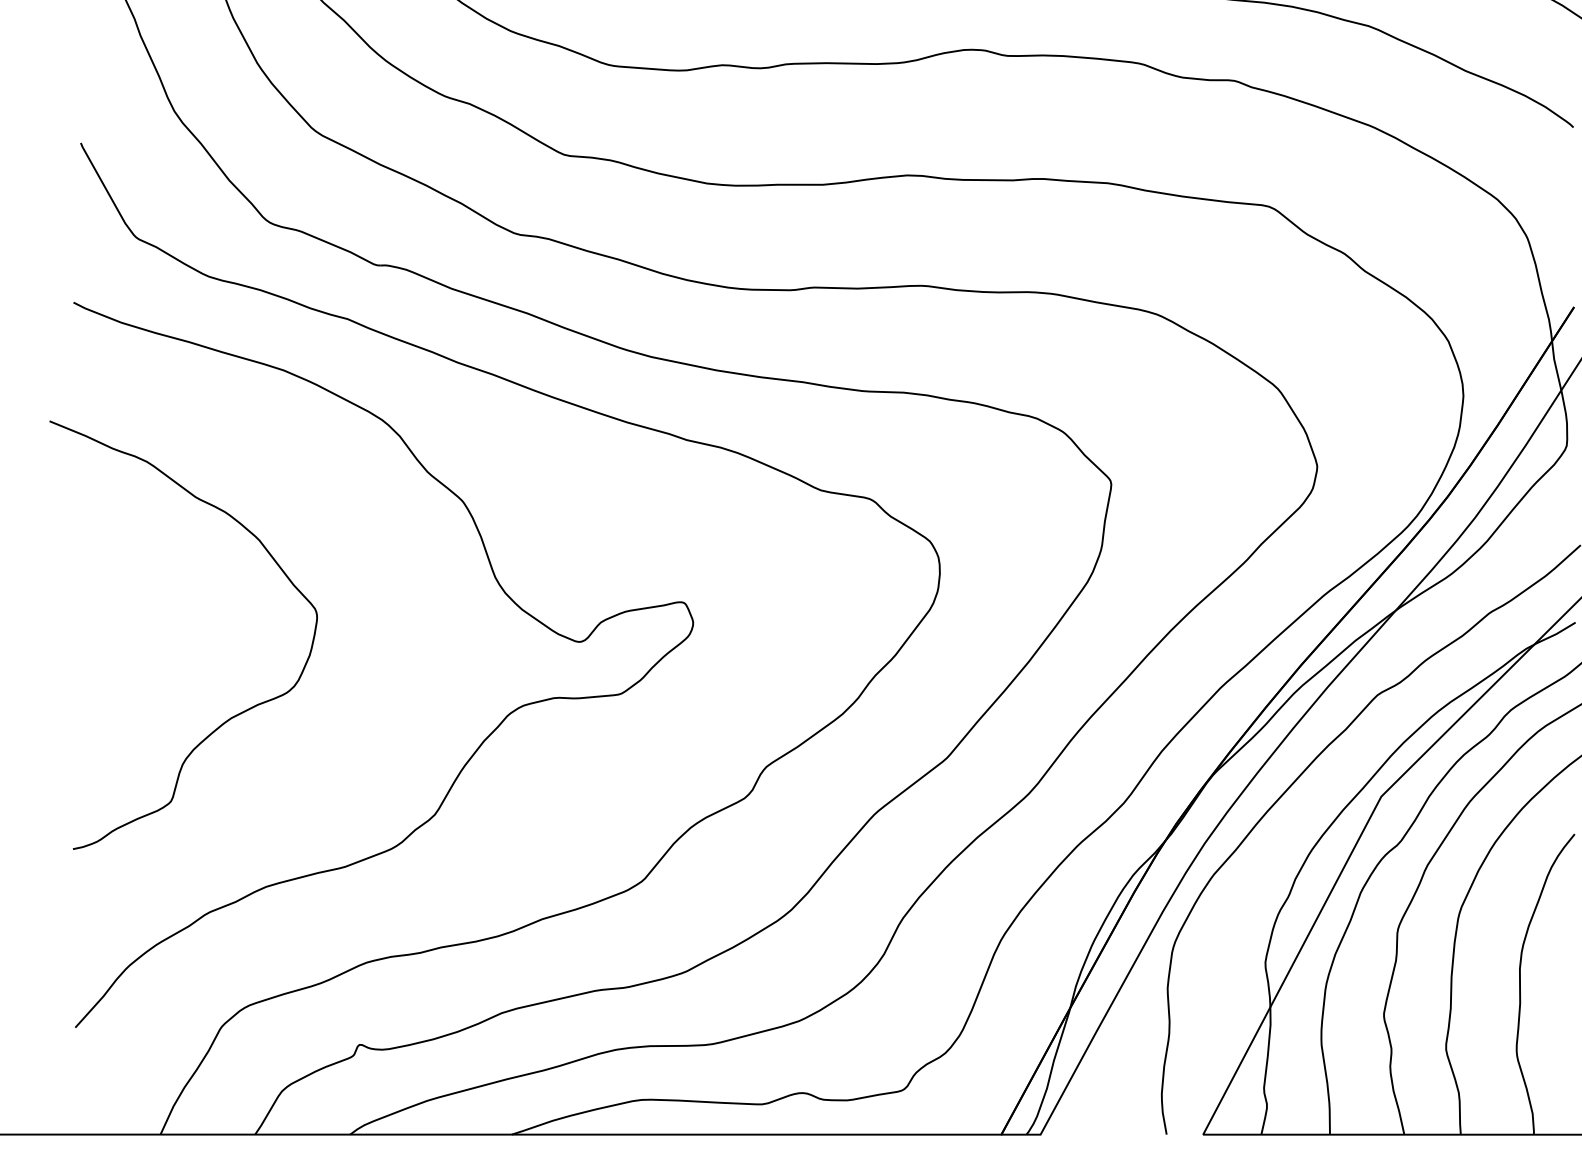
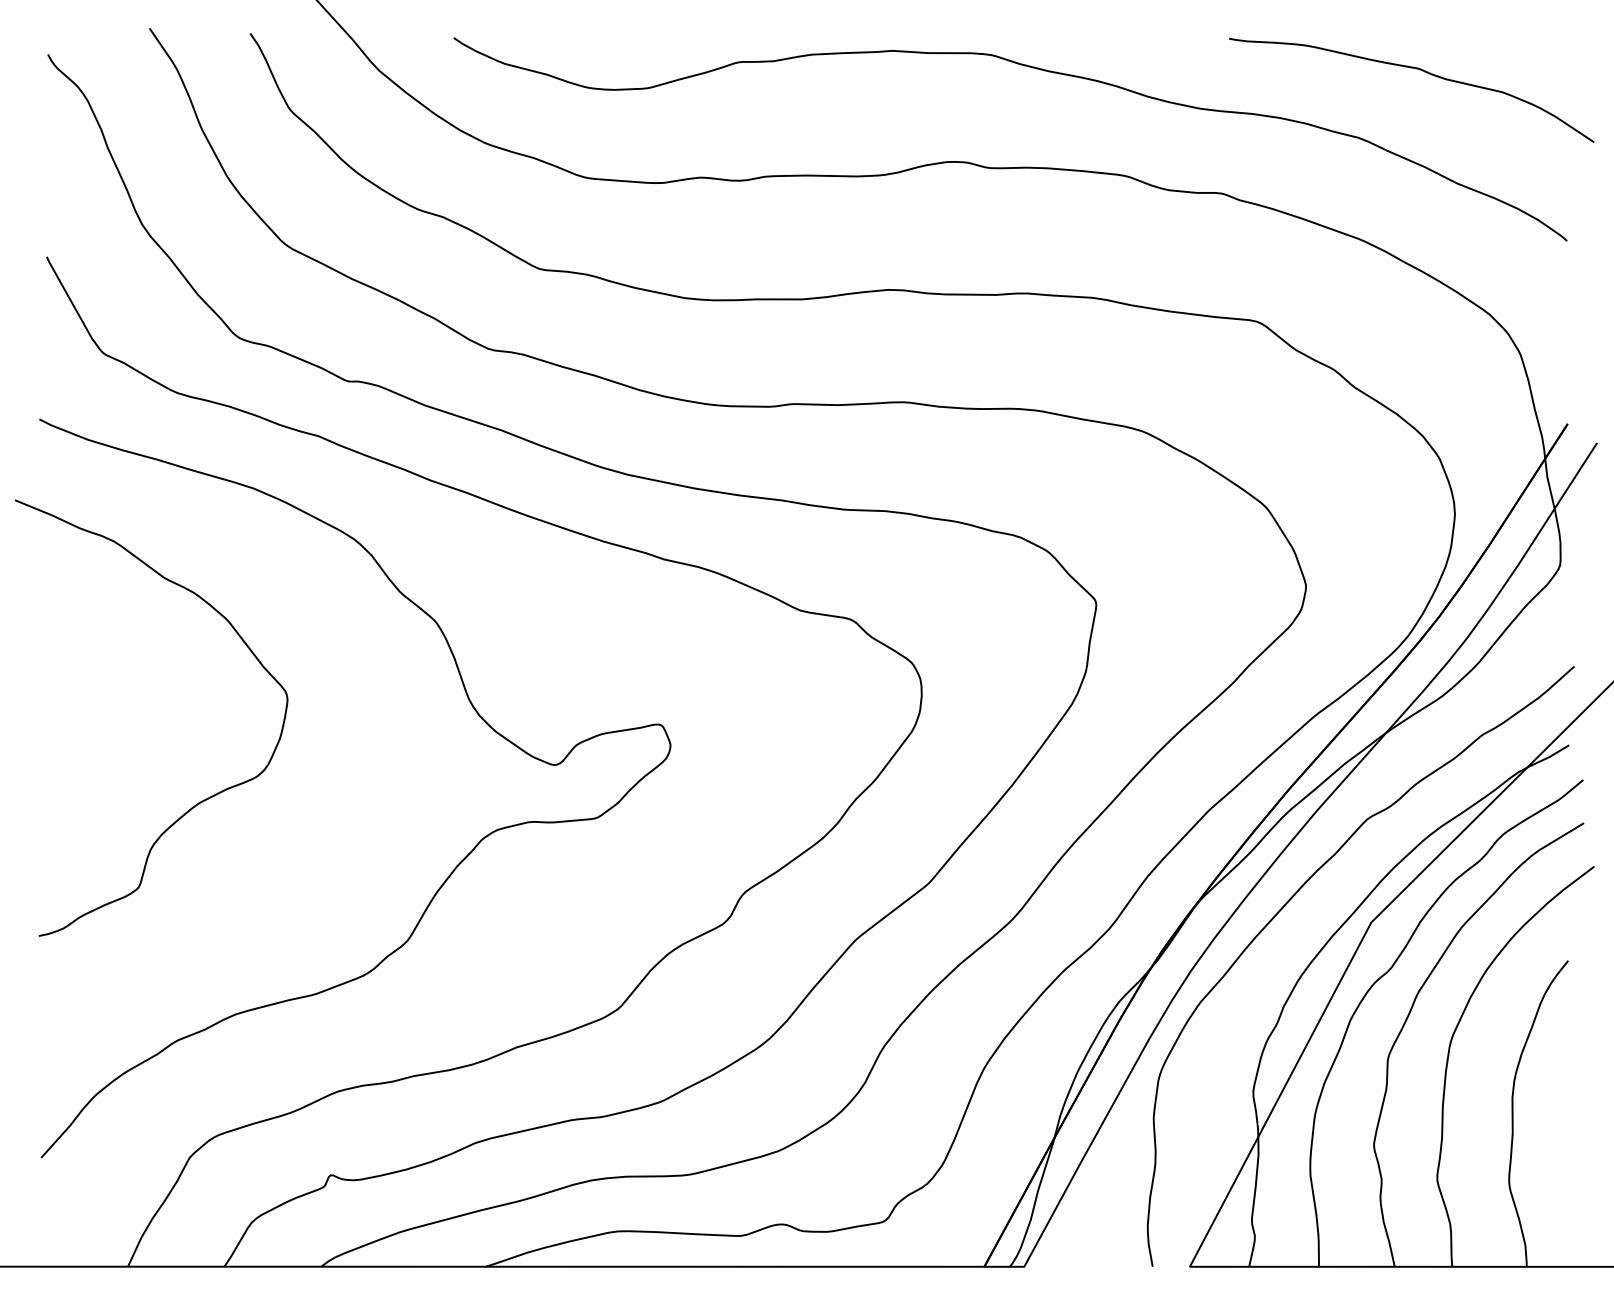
curve: (229, 718) -> (198, 802), moved

